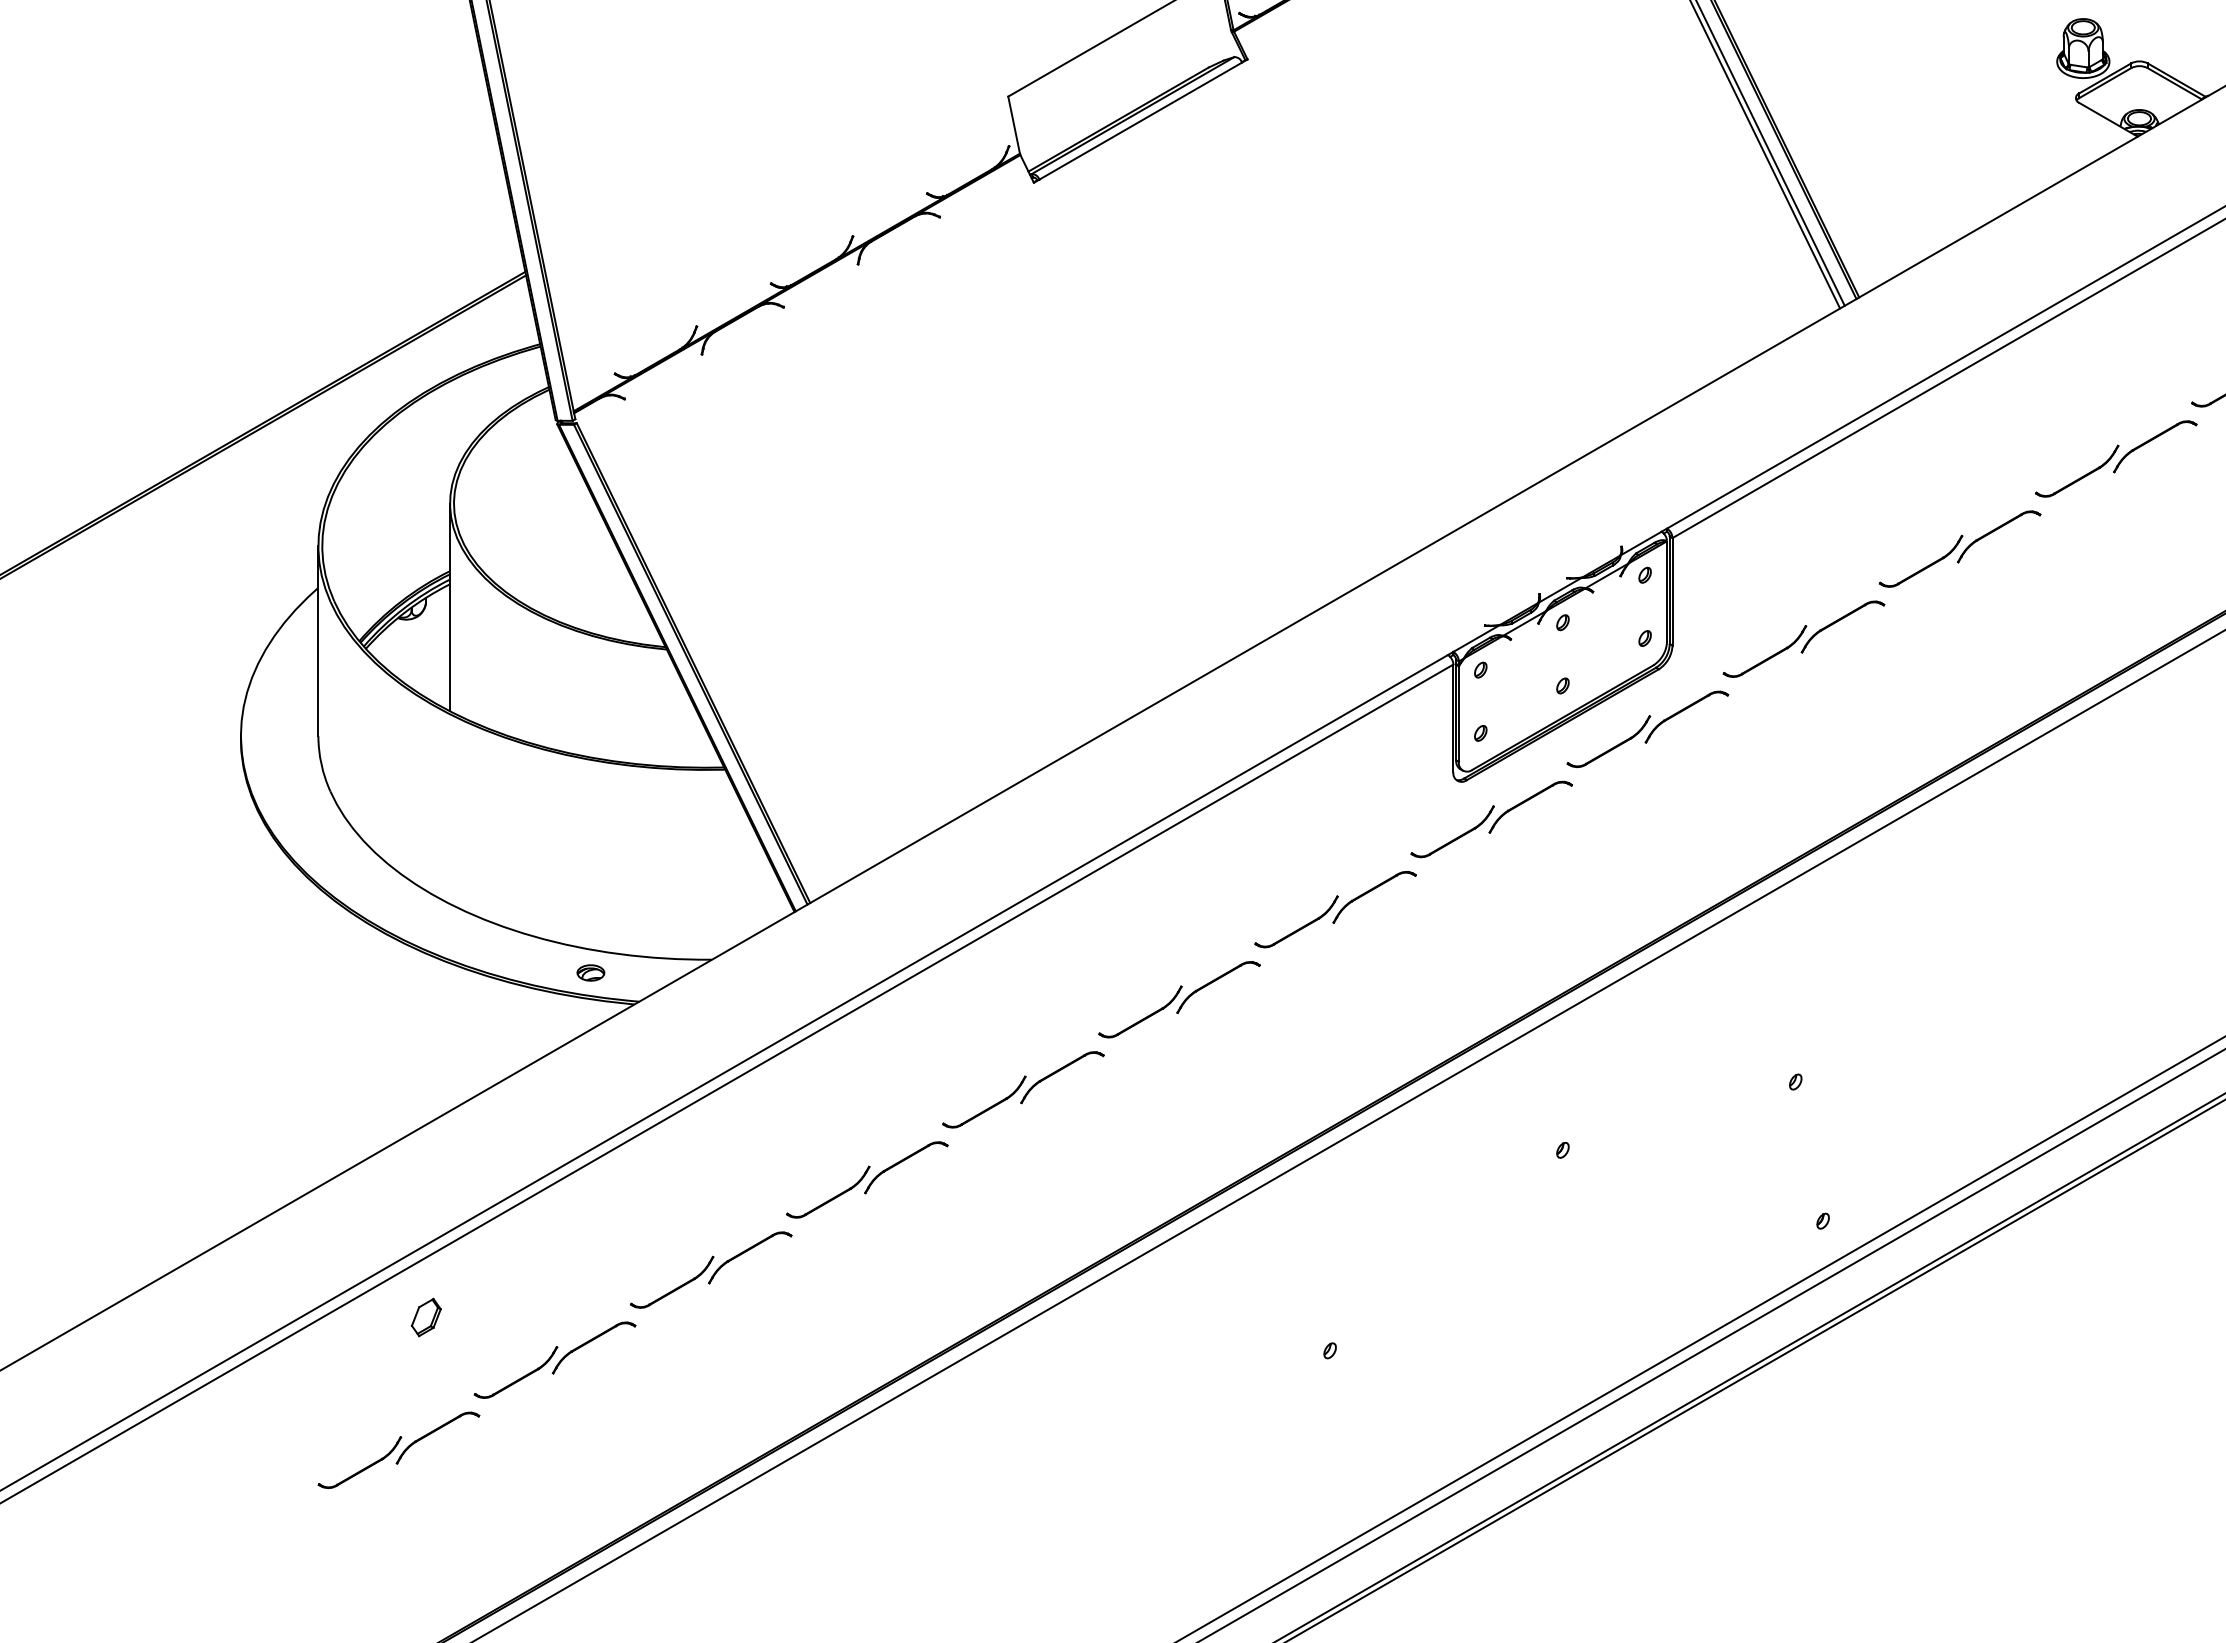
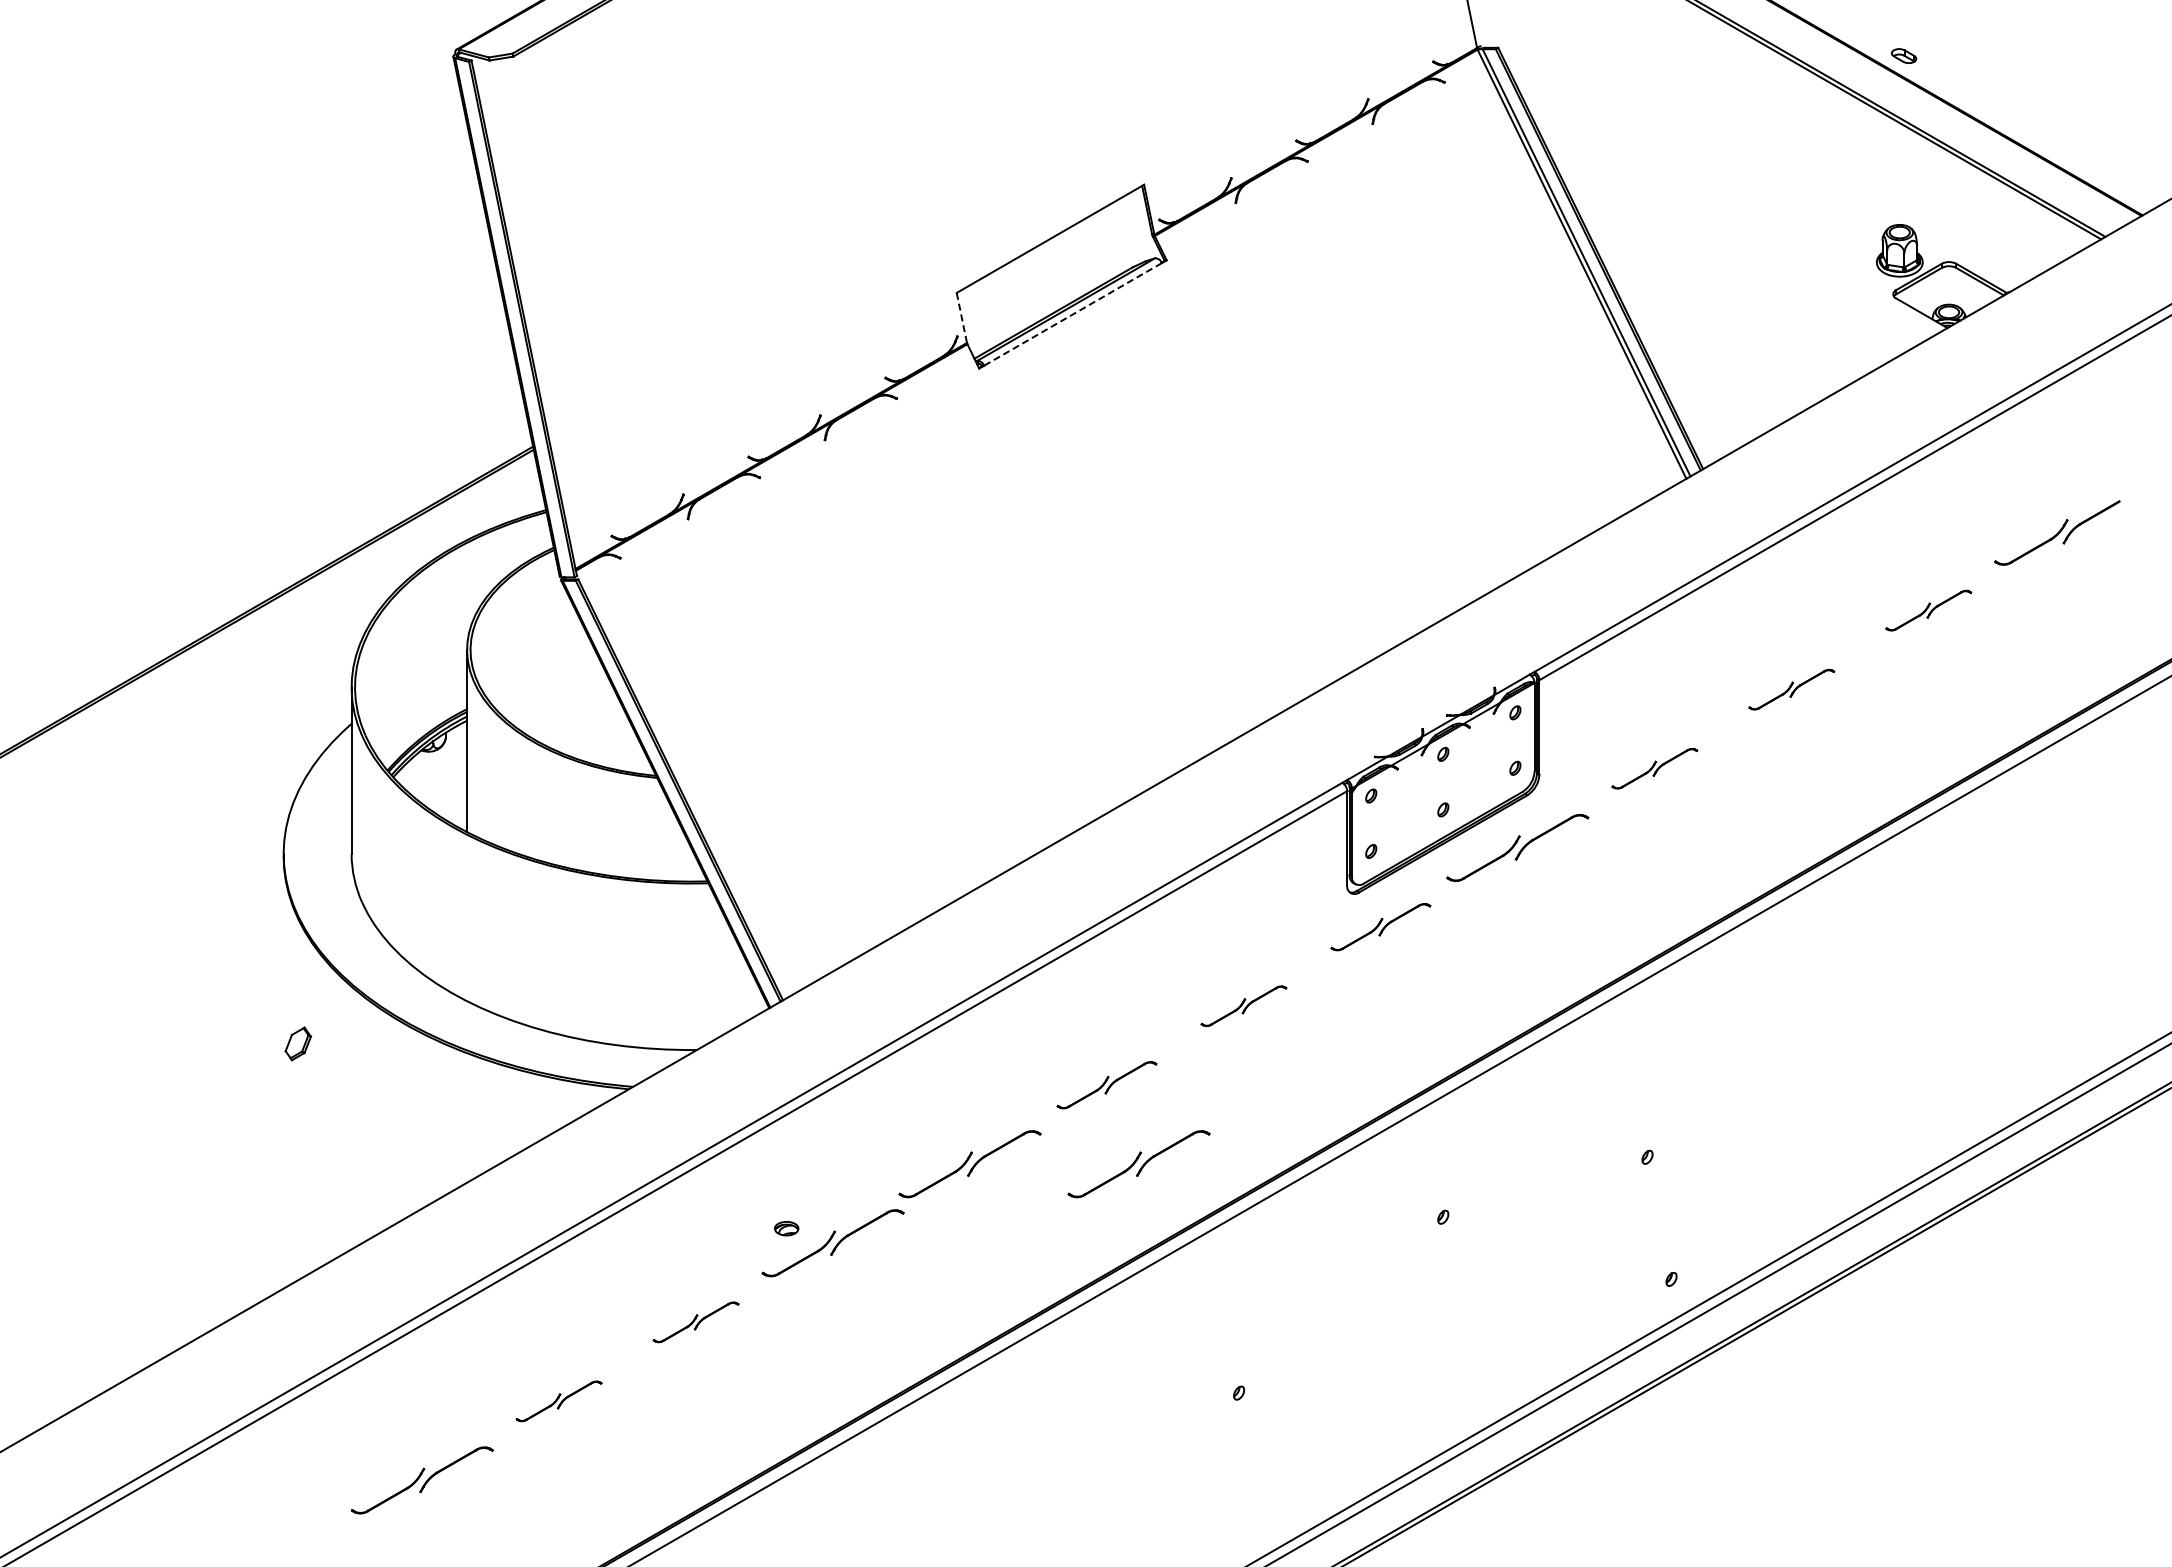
line: (1140, 121) -> (1072, 314), solid -> dashed
line: (1013, 124) -> (961, 317), solid -> dashed
part: (2116, 458) -> (1928, 610), size x0.6
part: (1959, 548) -> (1791, 689), size x0.6
part: (1803, 638) -> (1654, 768), size x0.6
part: (1491, 820) -> (1380, 927), size x0.7
part: (1335, 910) -> (1243, 1006), size x0.6
part: (590, 972) -> (786, 1228), moved
part: (1178, 1000) -> (1106, 1085), size x0.7
part: (1215, 1090) -> (1138, 1164), added
part: (710, 1270) -> (695, 1322), size x0.6
part: (426, 1317) -> (298, 1043), moved
part: (554, 1360) -> (558, 1401), size x0.6

